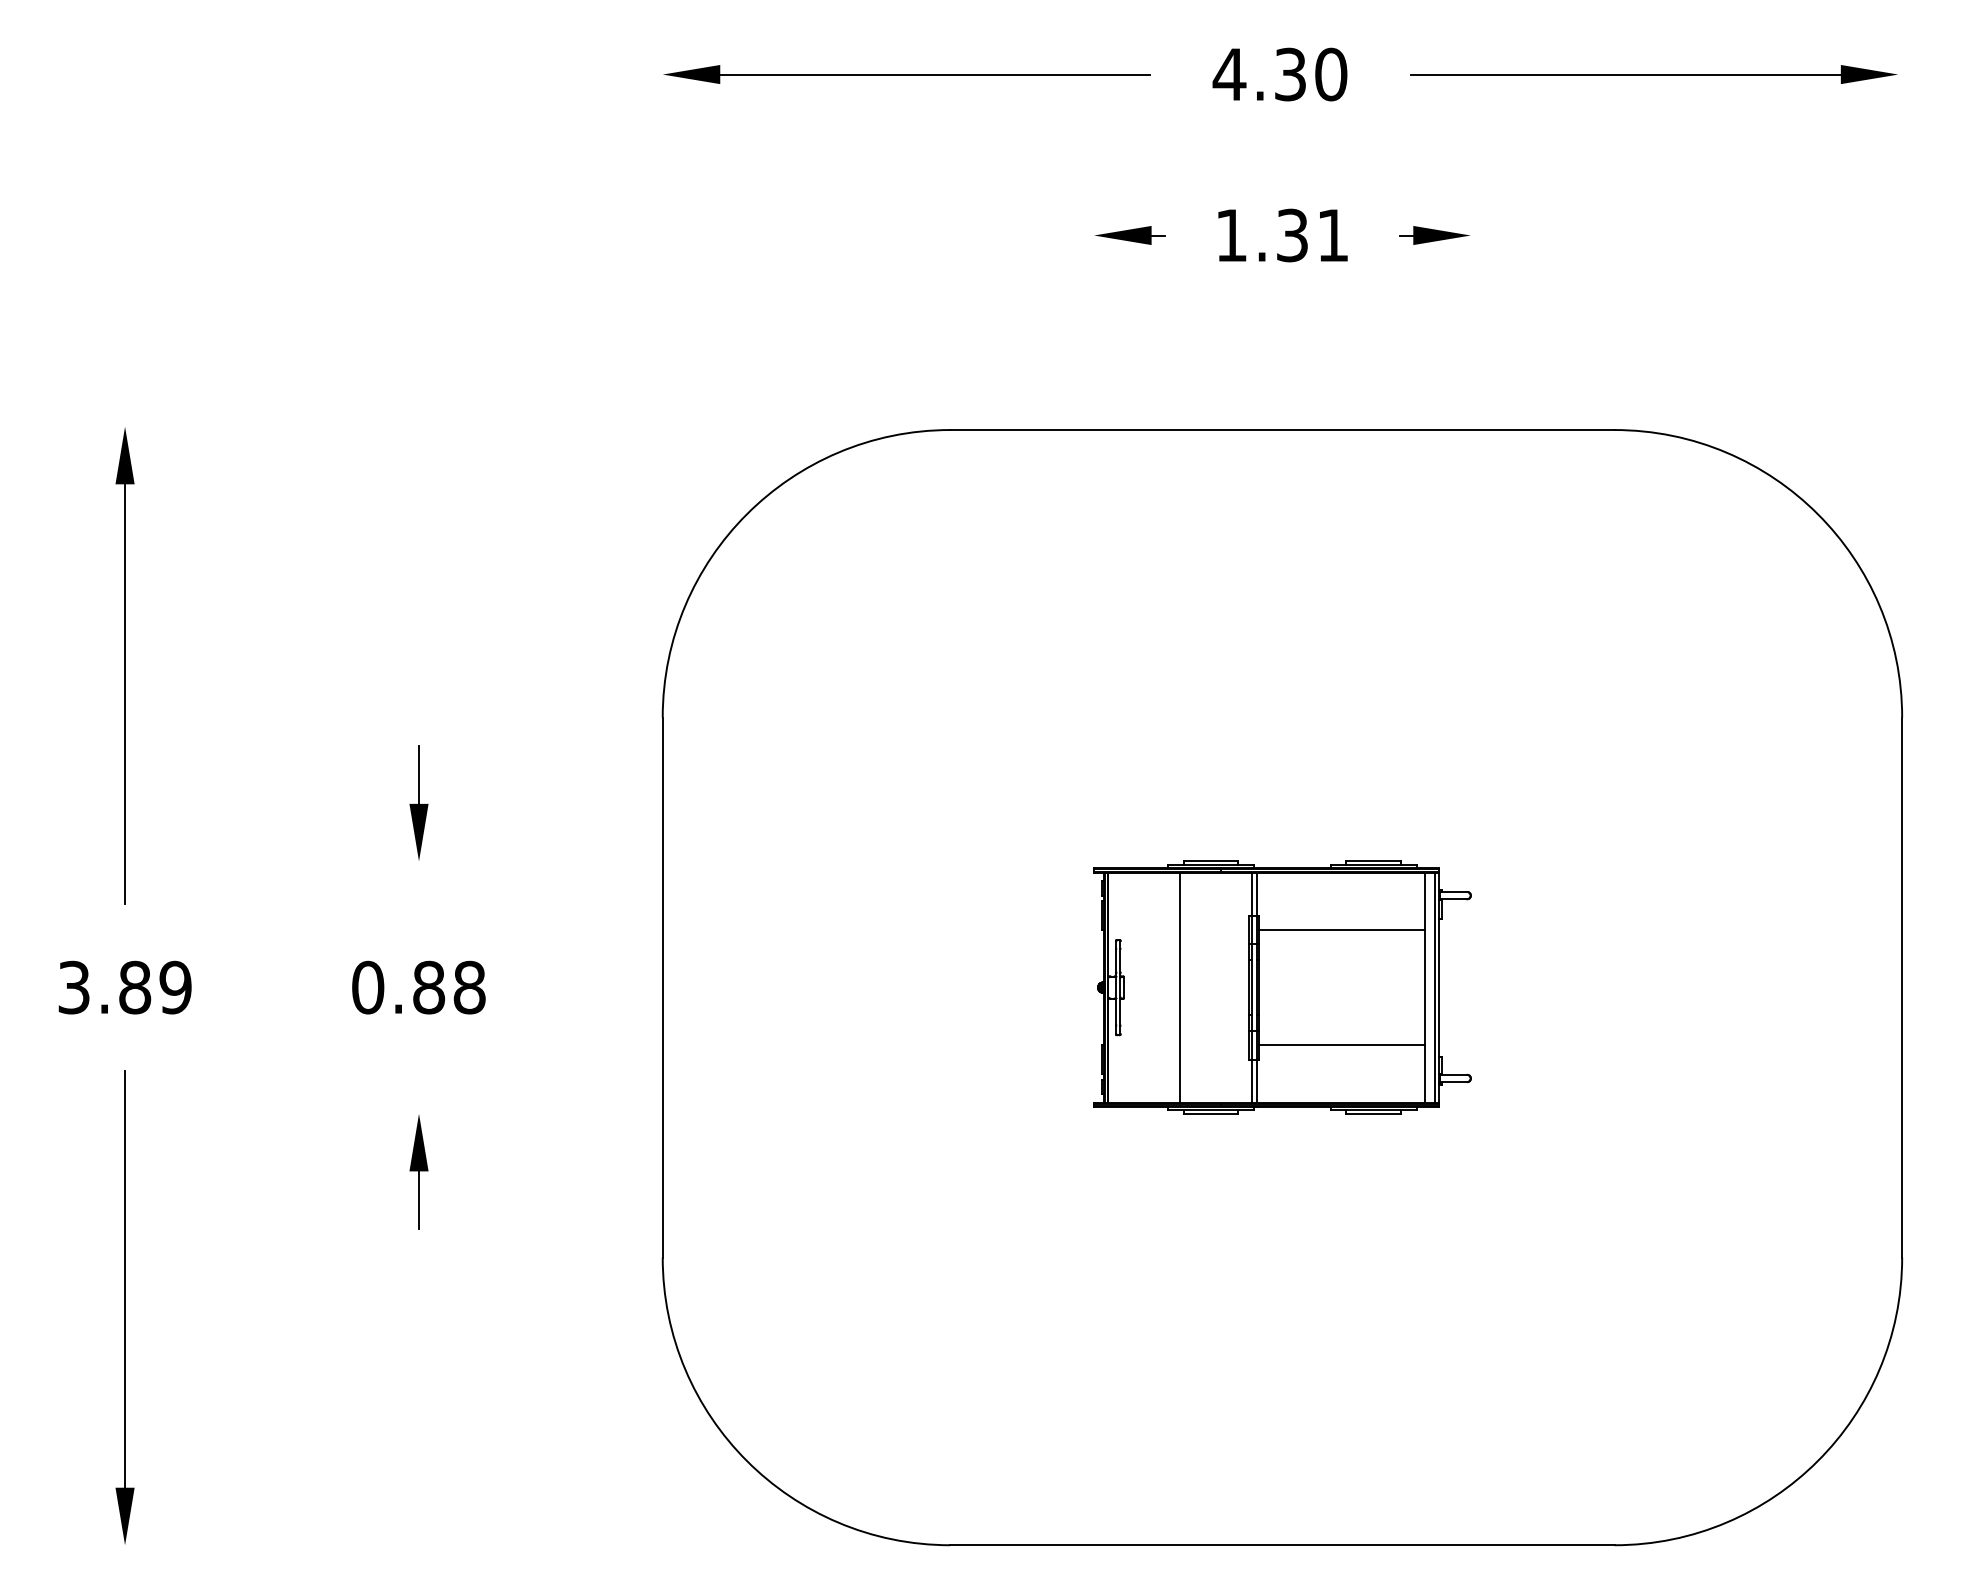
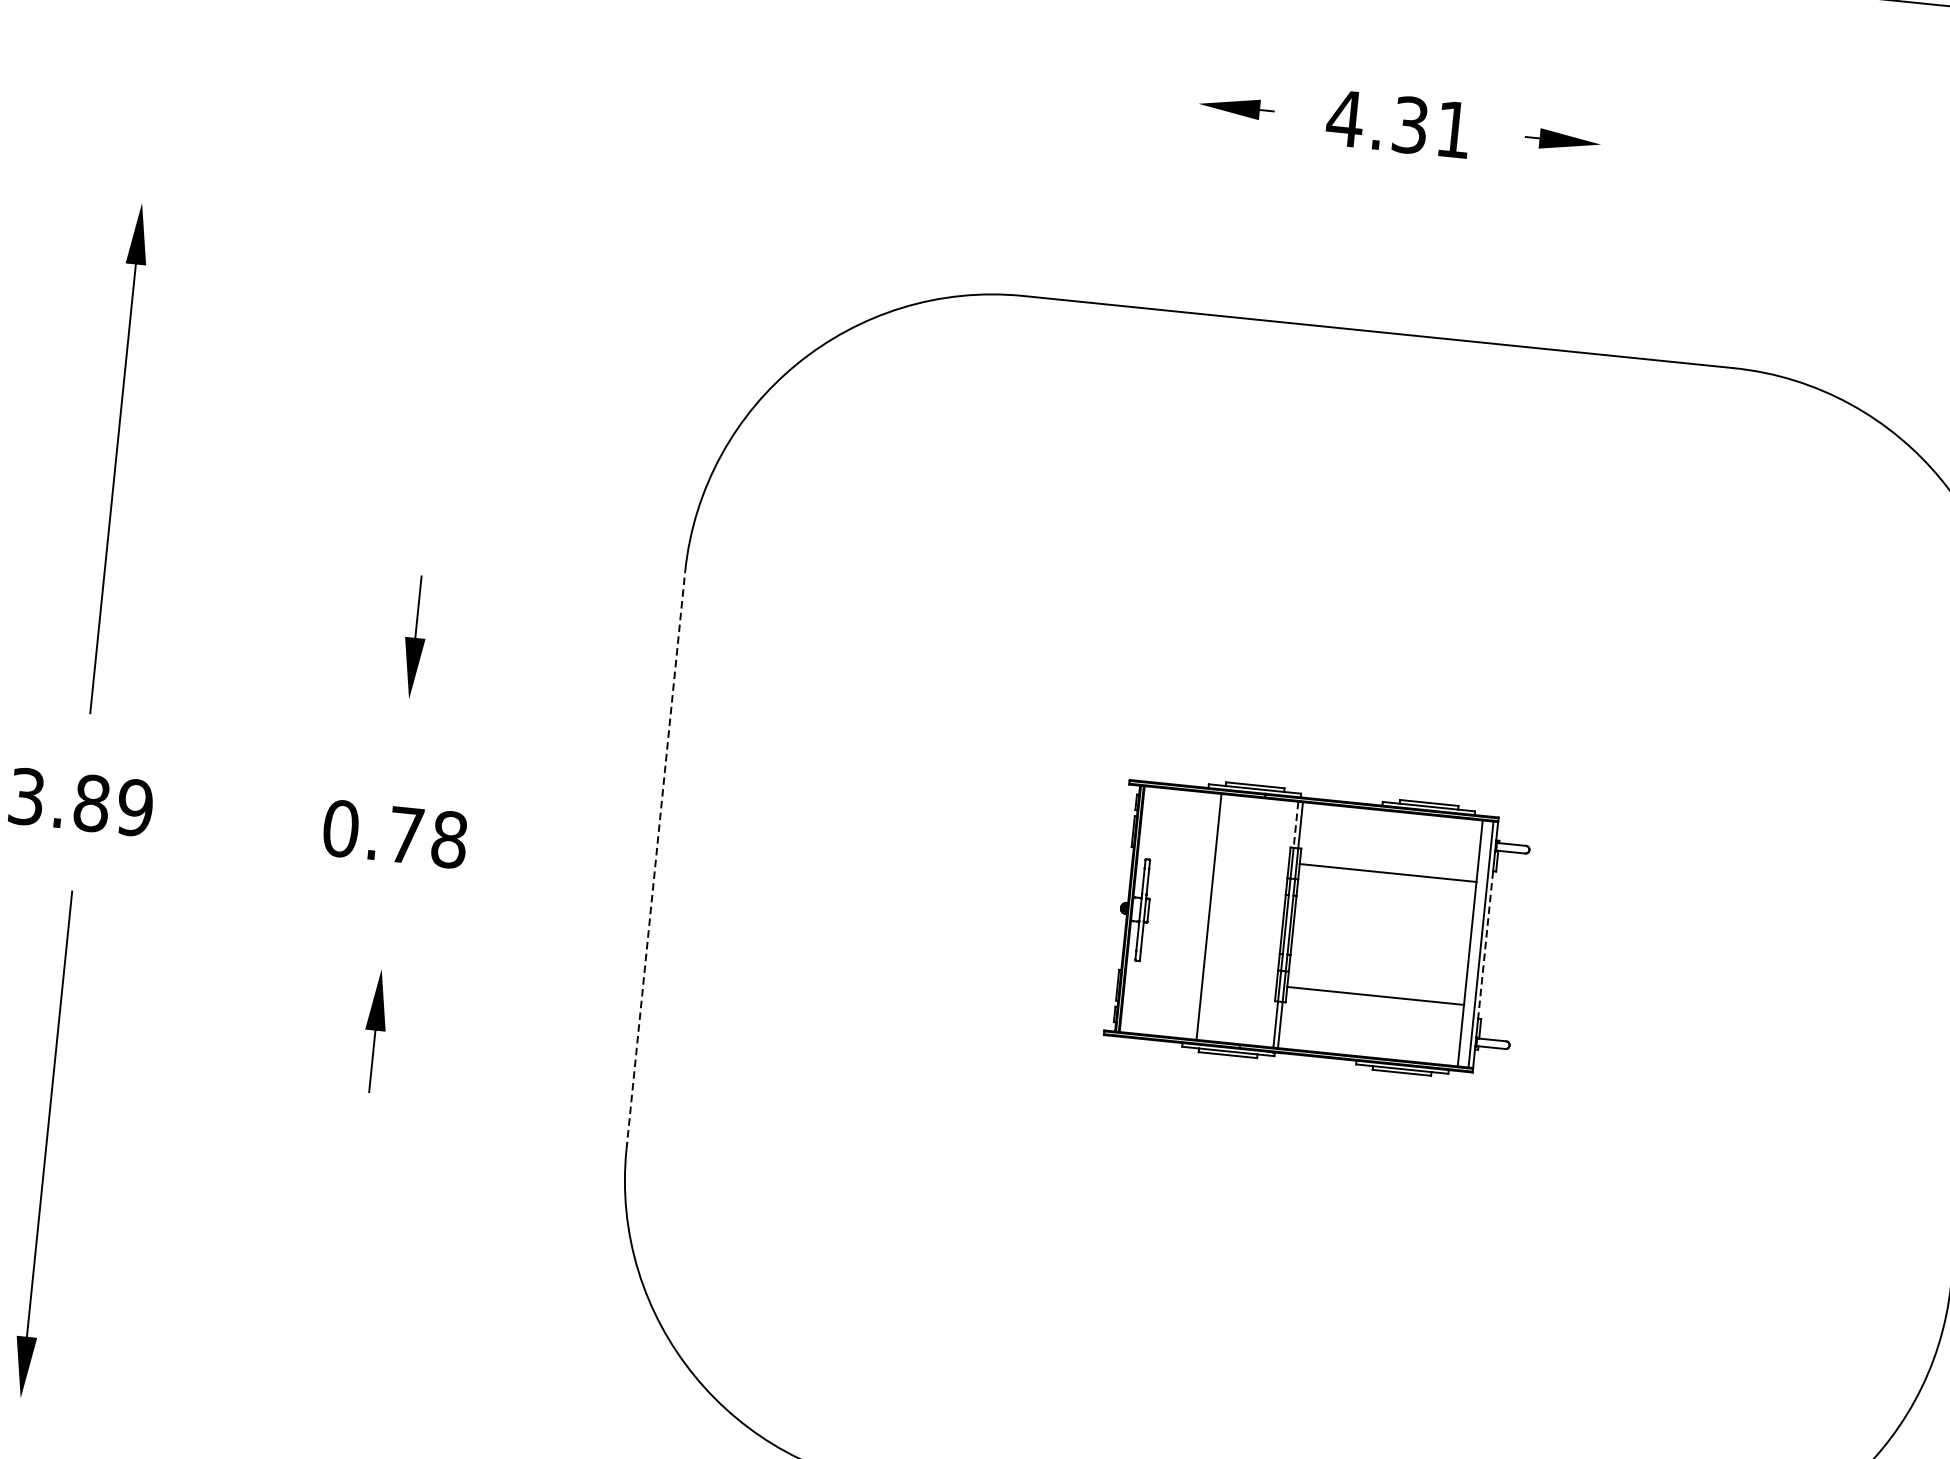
text: (1231, 235) -> (1345, 118), 1.31 -> 4.31
line: (1252, 894) -> (1296, 825), solid -> dashed
text: (429, 987) -> (406, 835), 0.88 -> 0.78
line: (662, 987) -> (655, 860), solid -> dashed
line: (1439, 988) -> (1485, 945), solid -> dashed

